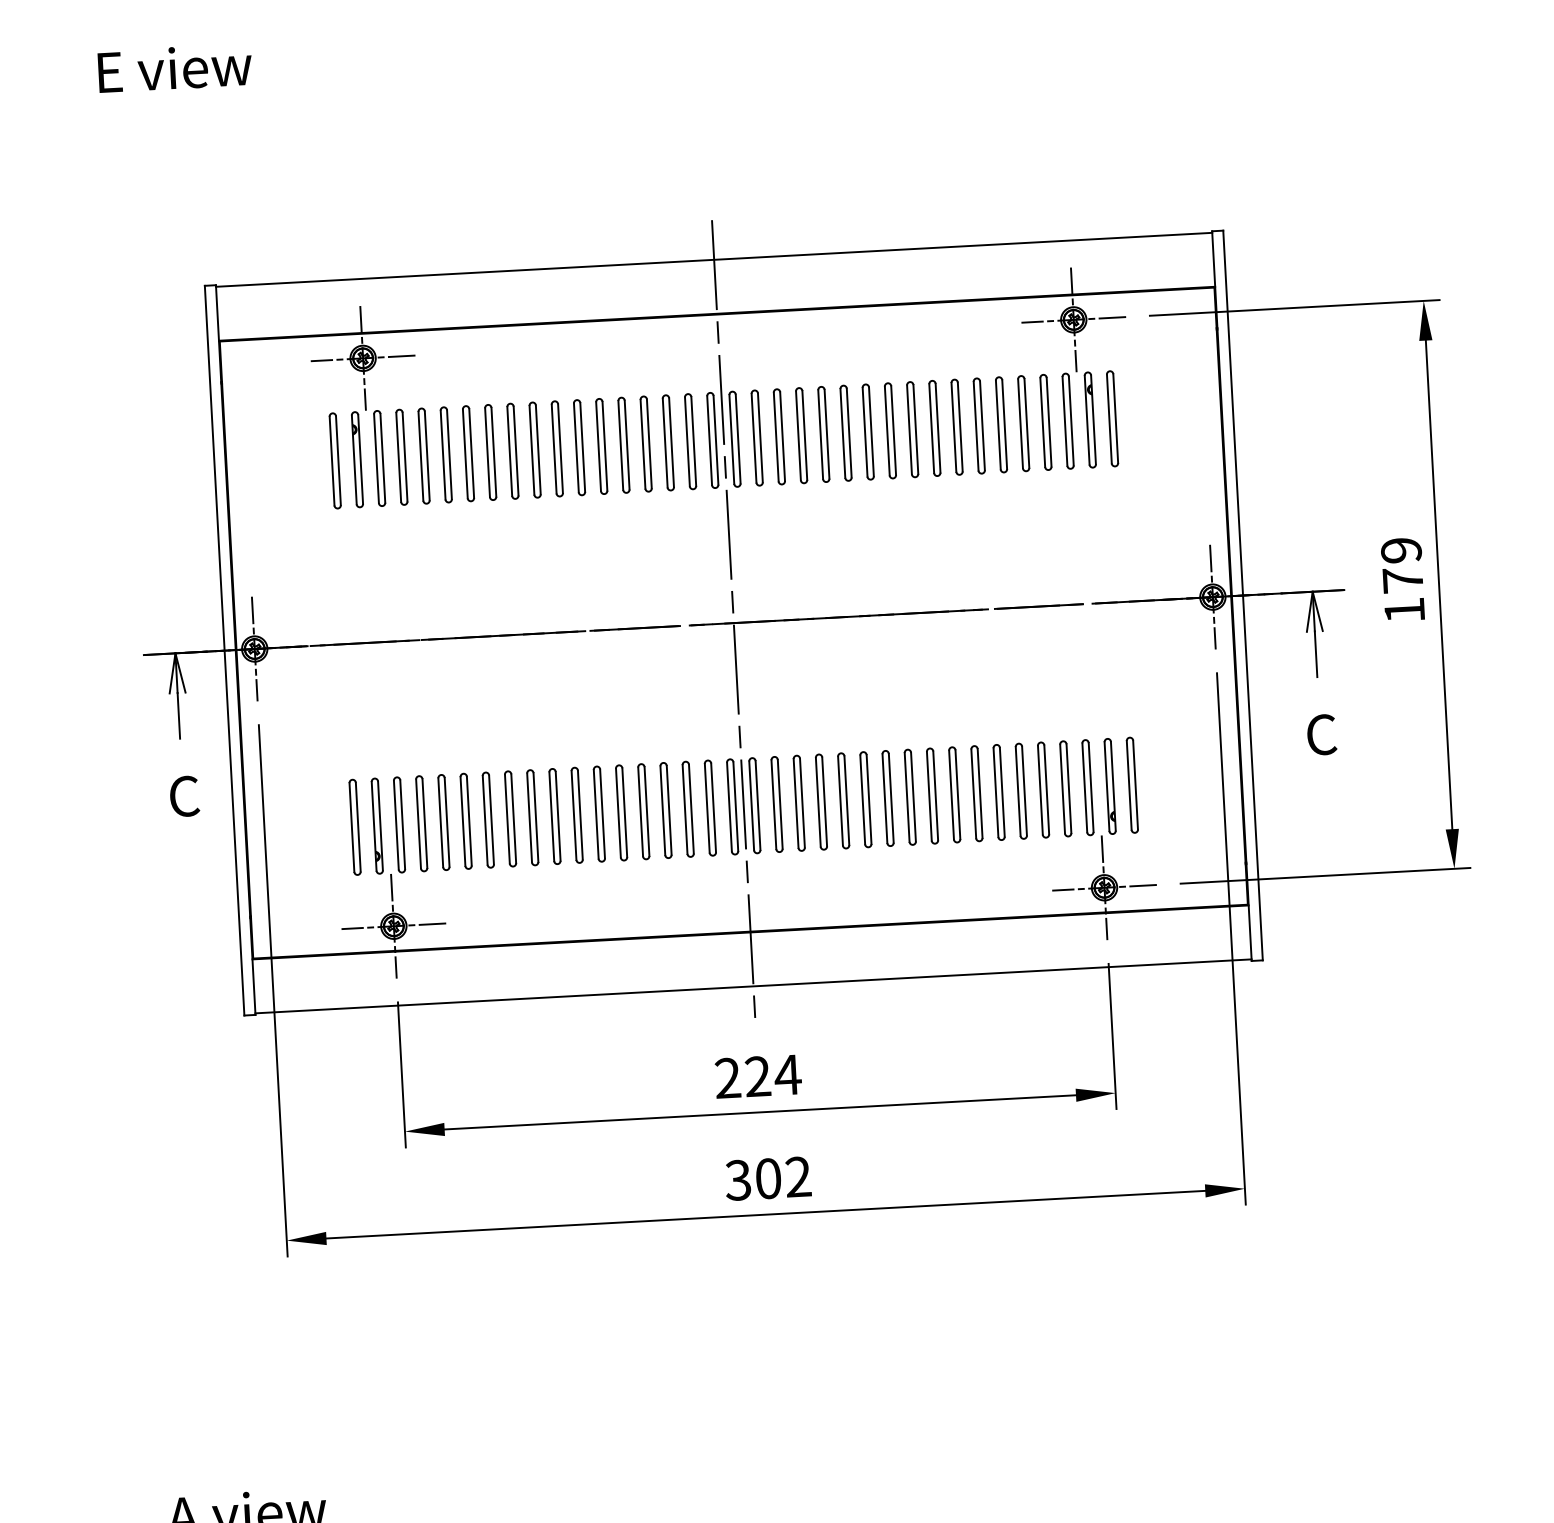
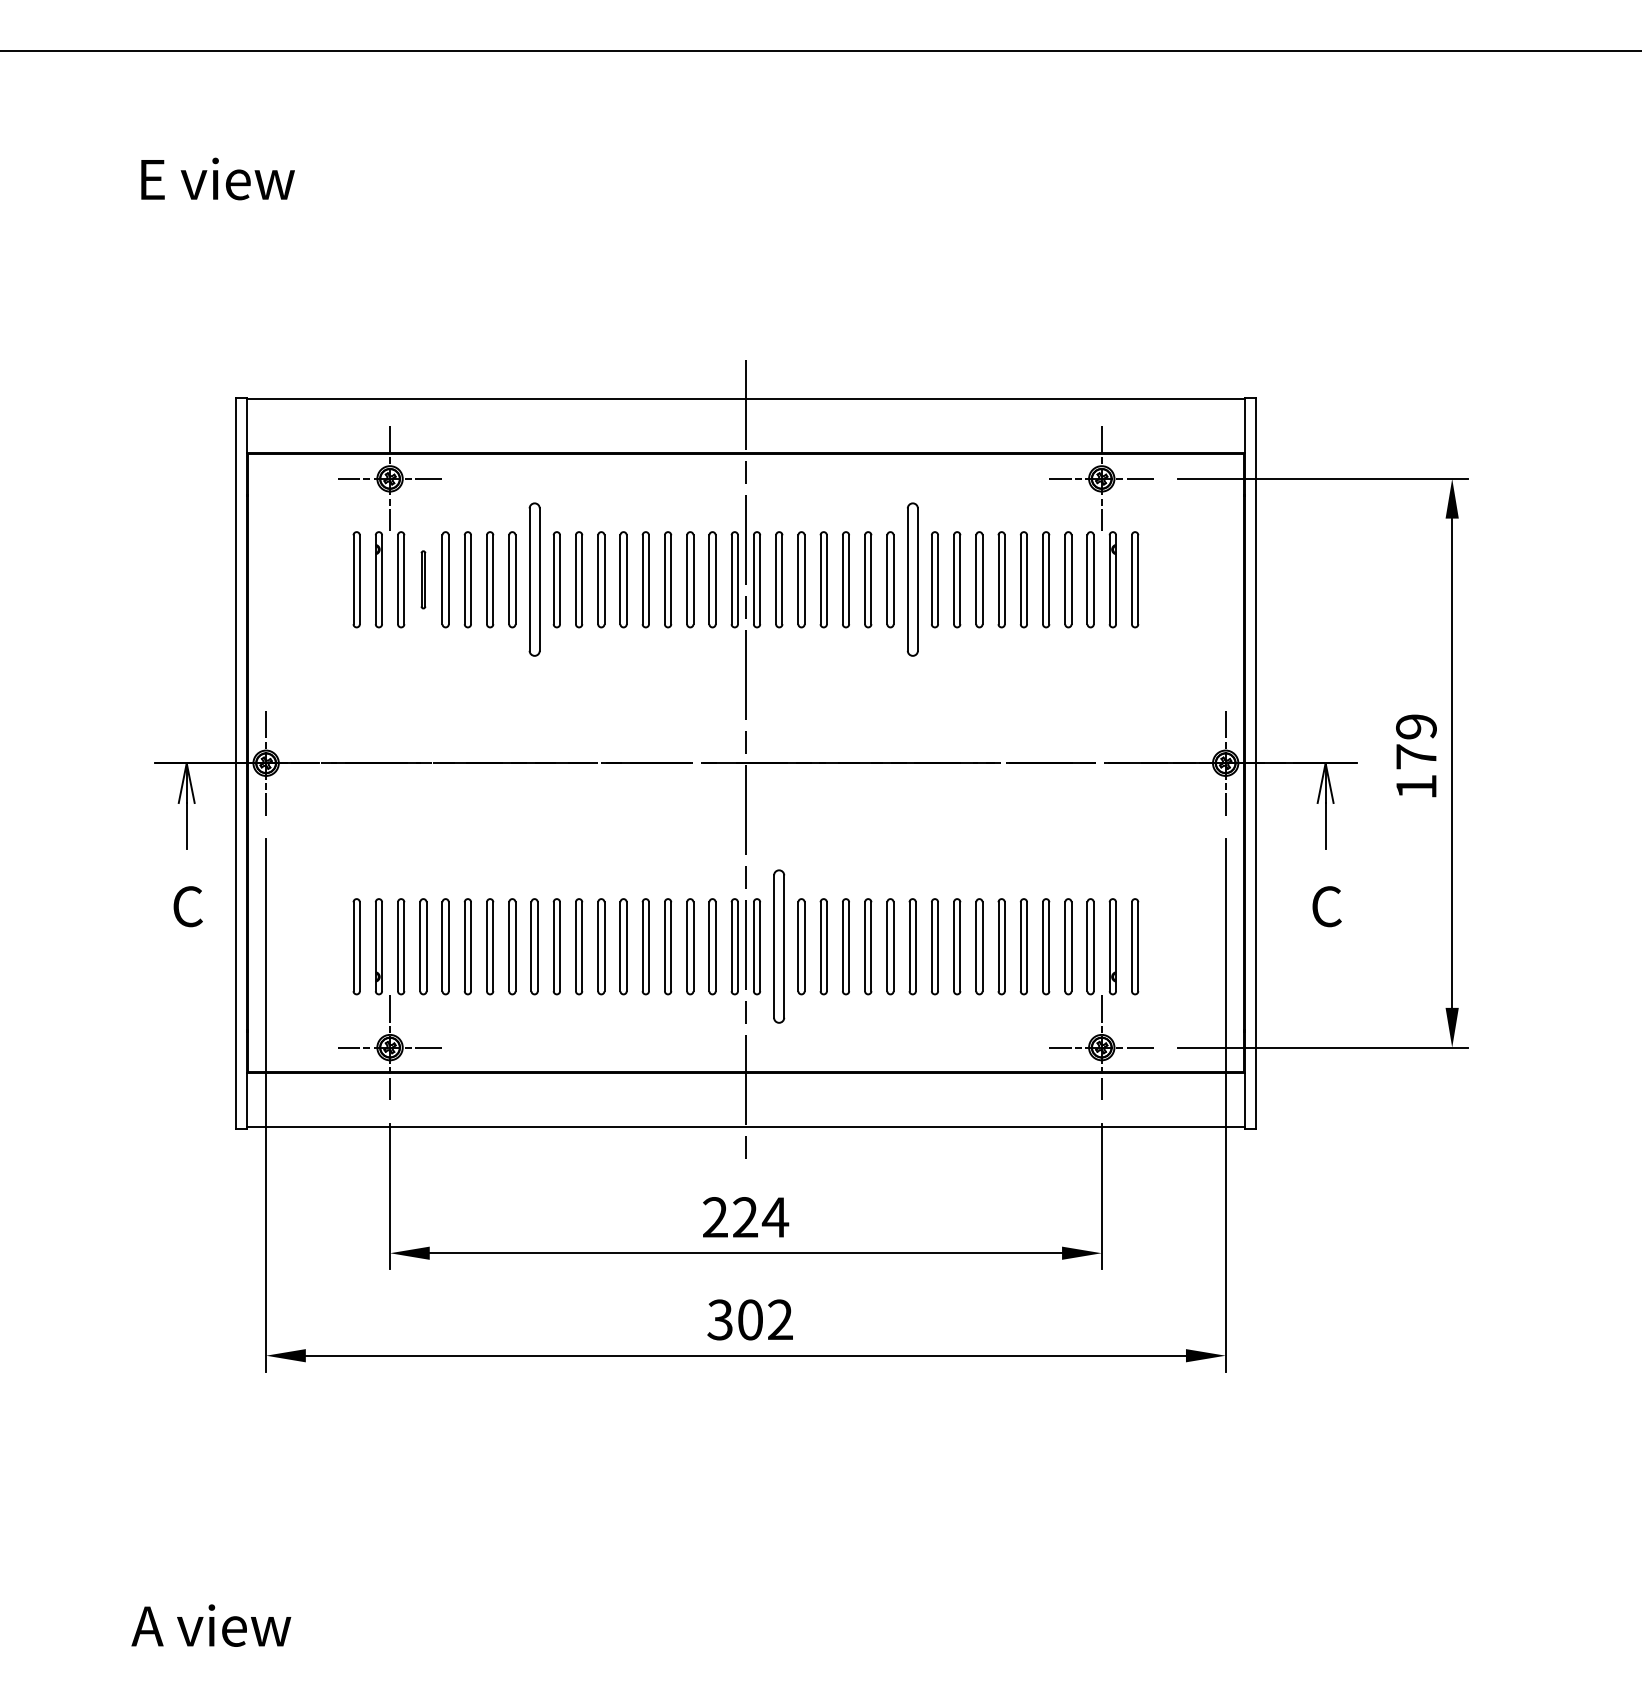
part: (890, 430) -> (912, 579), size x1.6
part: (512, 451) -> (534, 579), size x1.6
part: (401, 457) -> (423, 579), size x0.6
part: (777, 804) -> (779, 946), size x1.6

